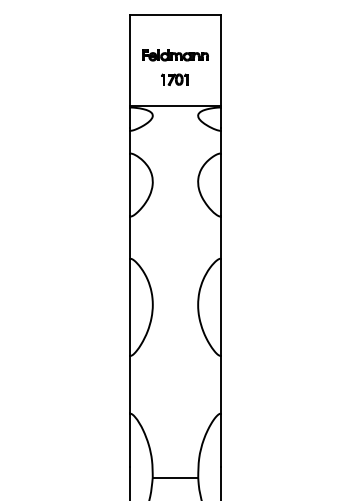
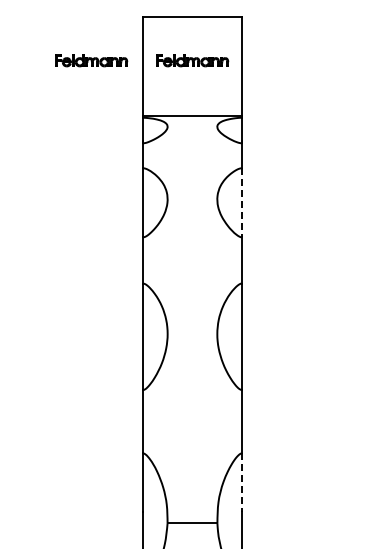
part: (83, 55) -> (91, 60), added
part: (174, 79) -> (191, 87), removed
line: (221, 184) -> (242, 202), solid -> dashed
line: (221, 440) -> (242, 482), solid -> dashed

